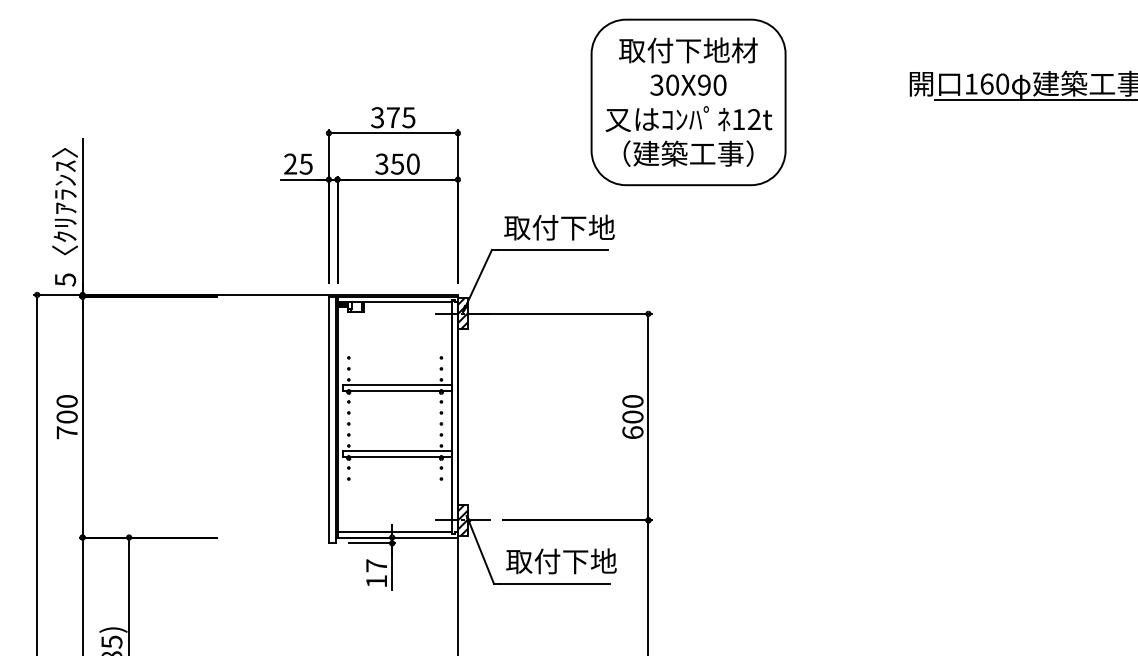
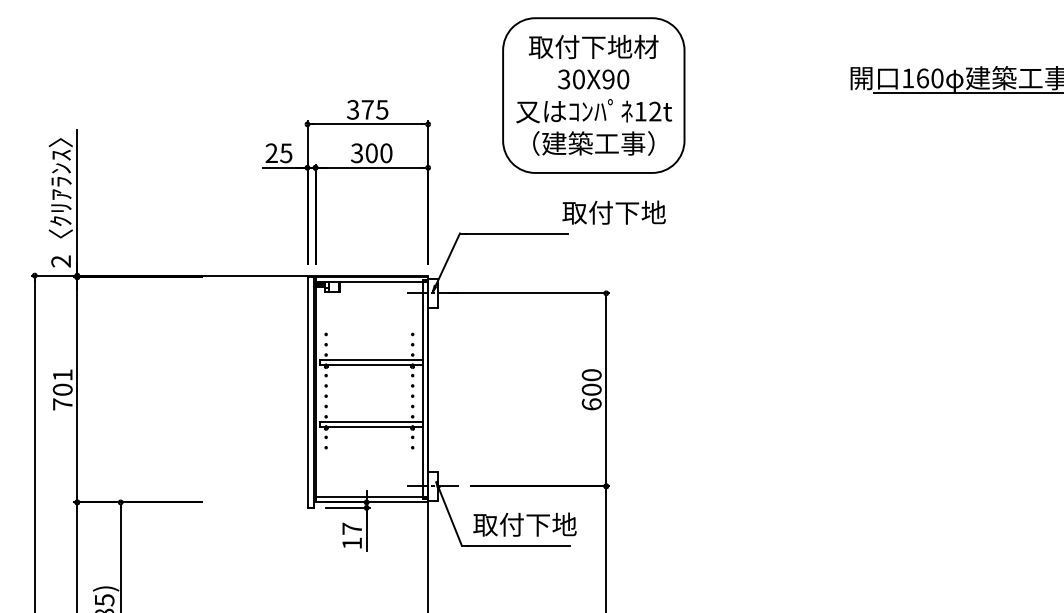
part: (688, 102) -> (593, 95), moved
text: (397, 164) -> (371, 153), 350 -> 300
text: (558, 227) -> (613, 212), moved
text: (65, 279) -> (61, 261), 5 -> 2
hatch: (462, 313) -> (432, 292), removed
text: (66, 401) -> (62, 375), 700 -> 701
hatch: (462, 519) -> (432, 485), removed

